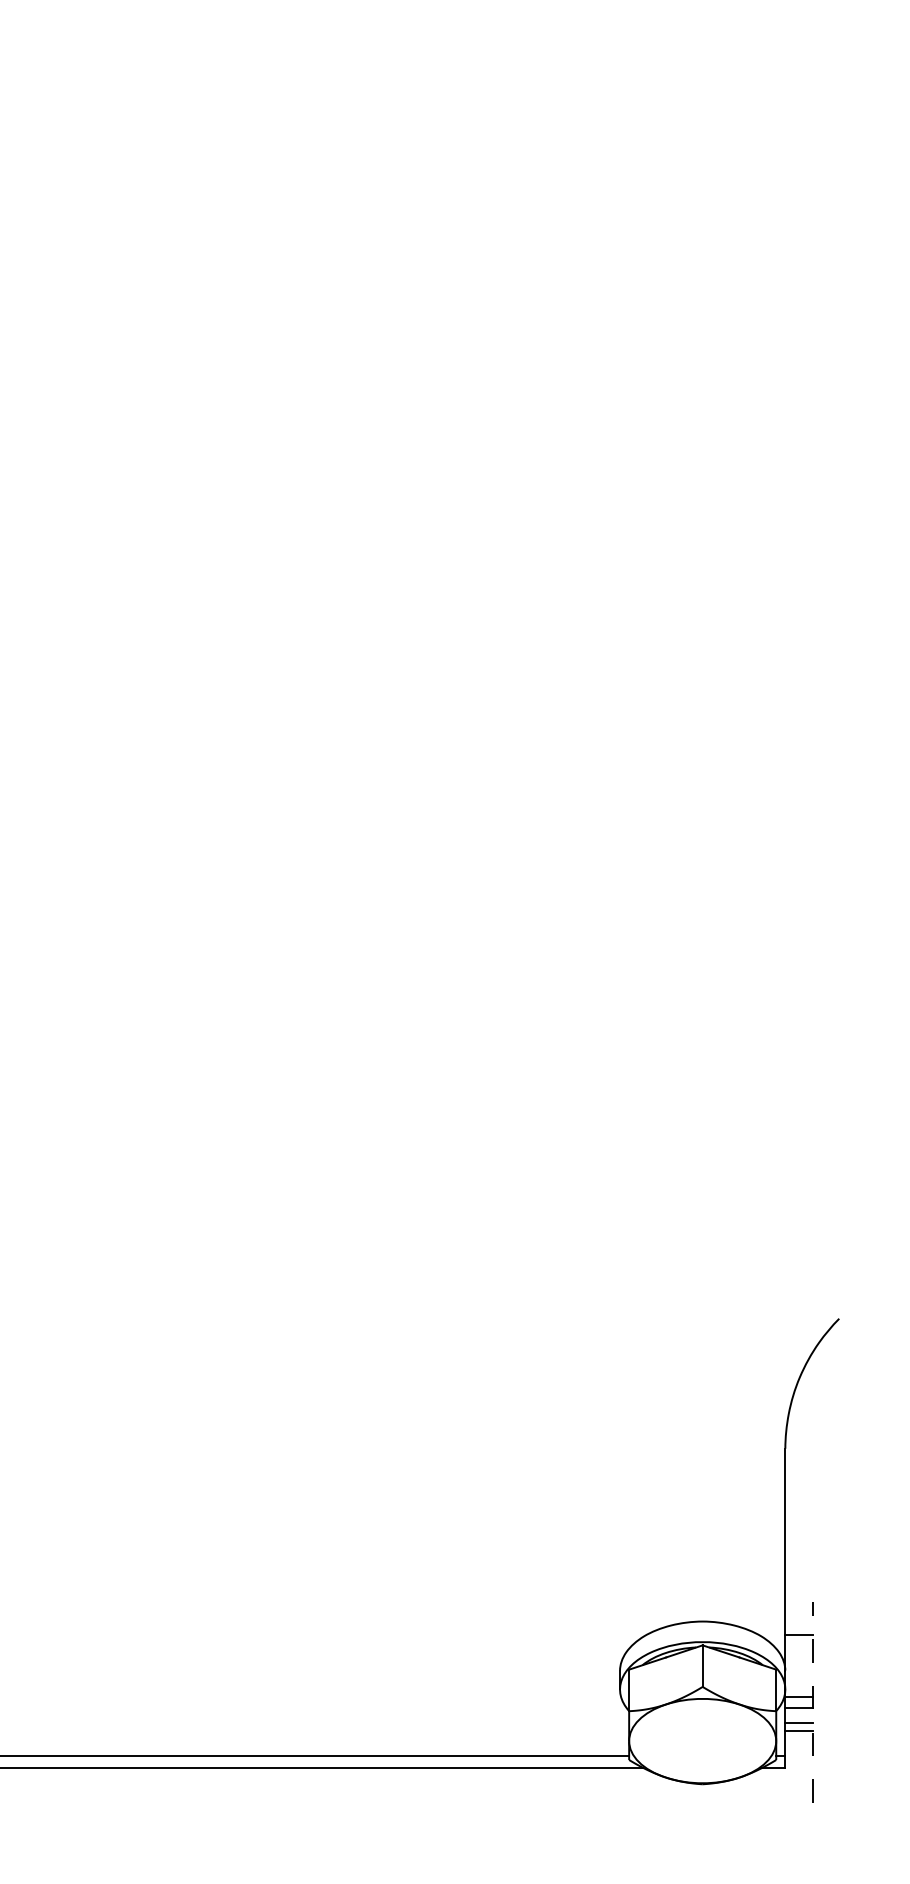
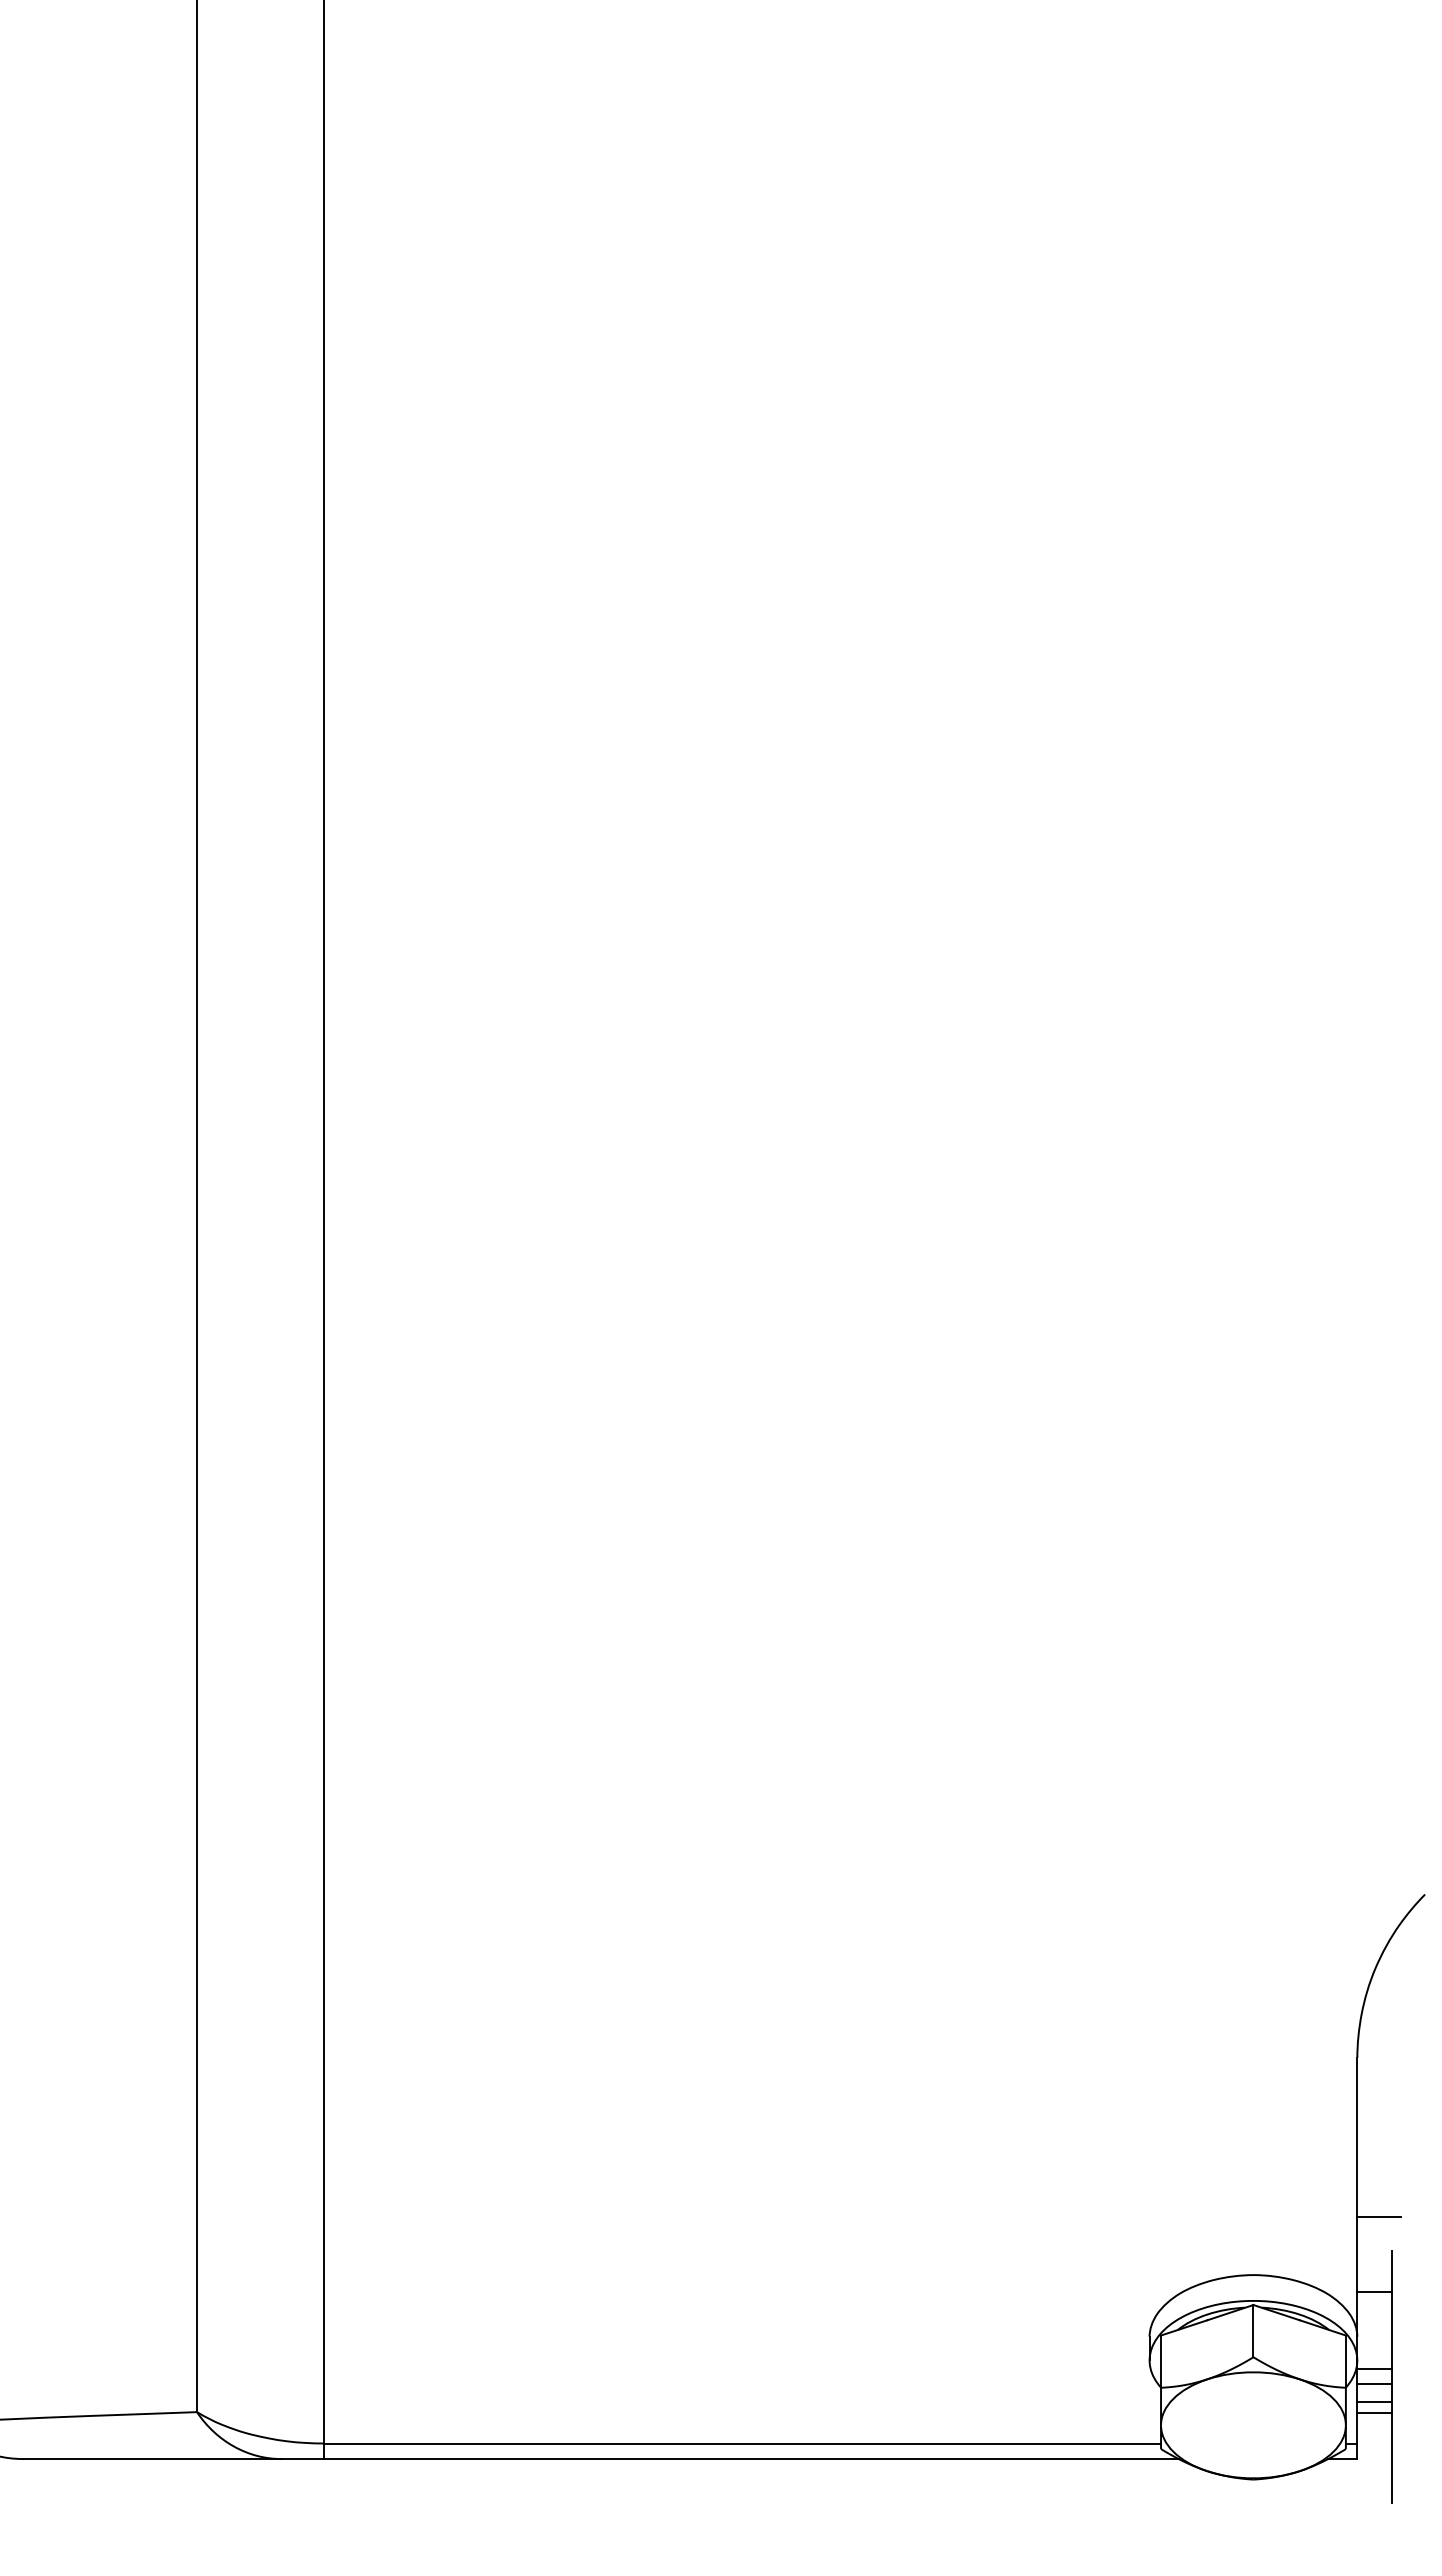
line: (802, 1574) -> (1379, 2216), added
line: (812, 1702) -> (1391, 2376), dashed -> solid

